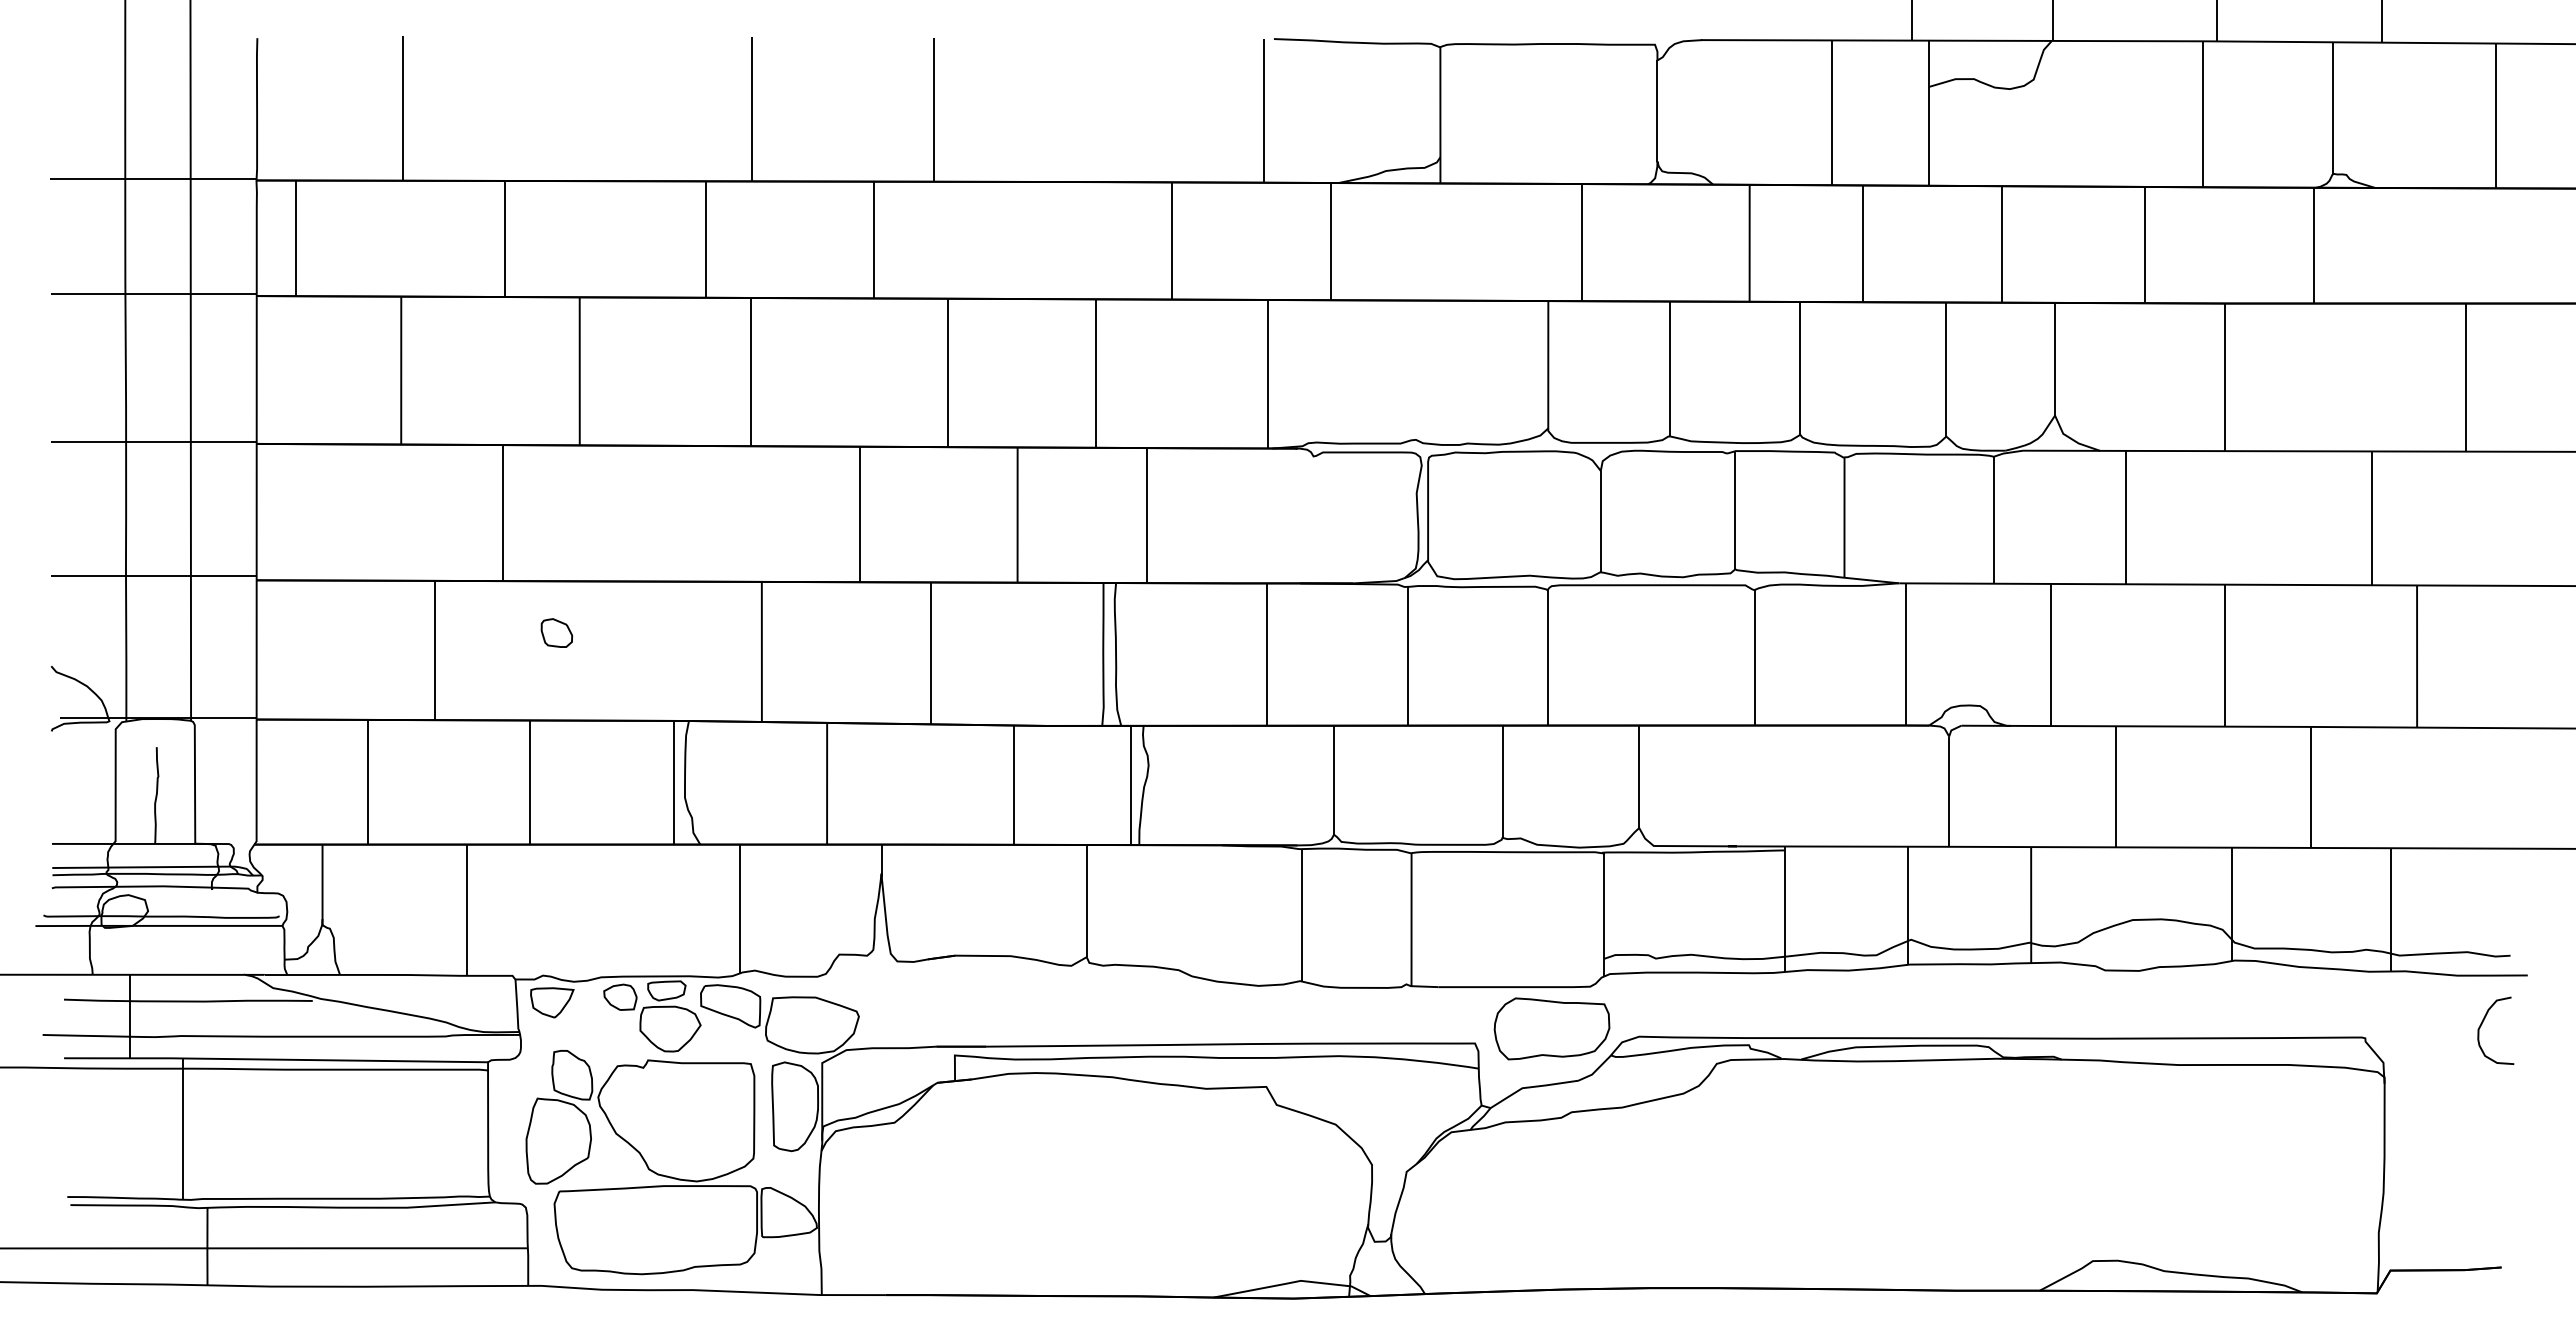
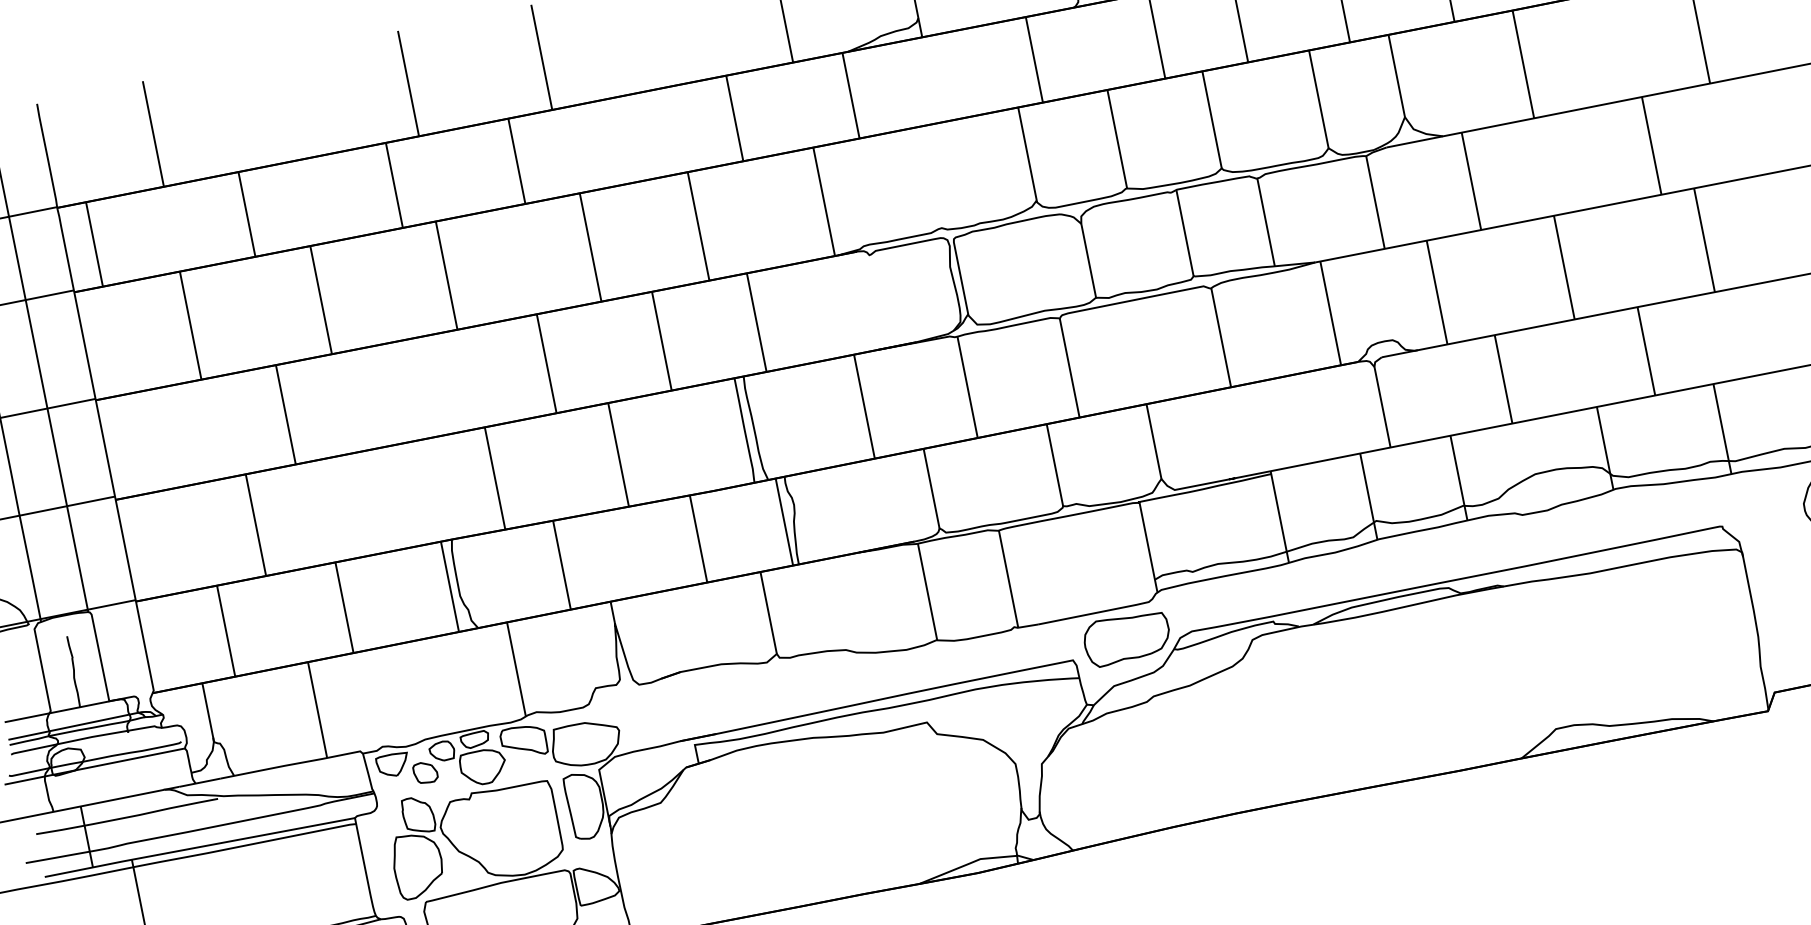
part: (556, 632) -> (425, 772), moved

